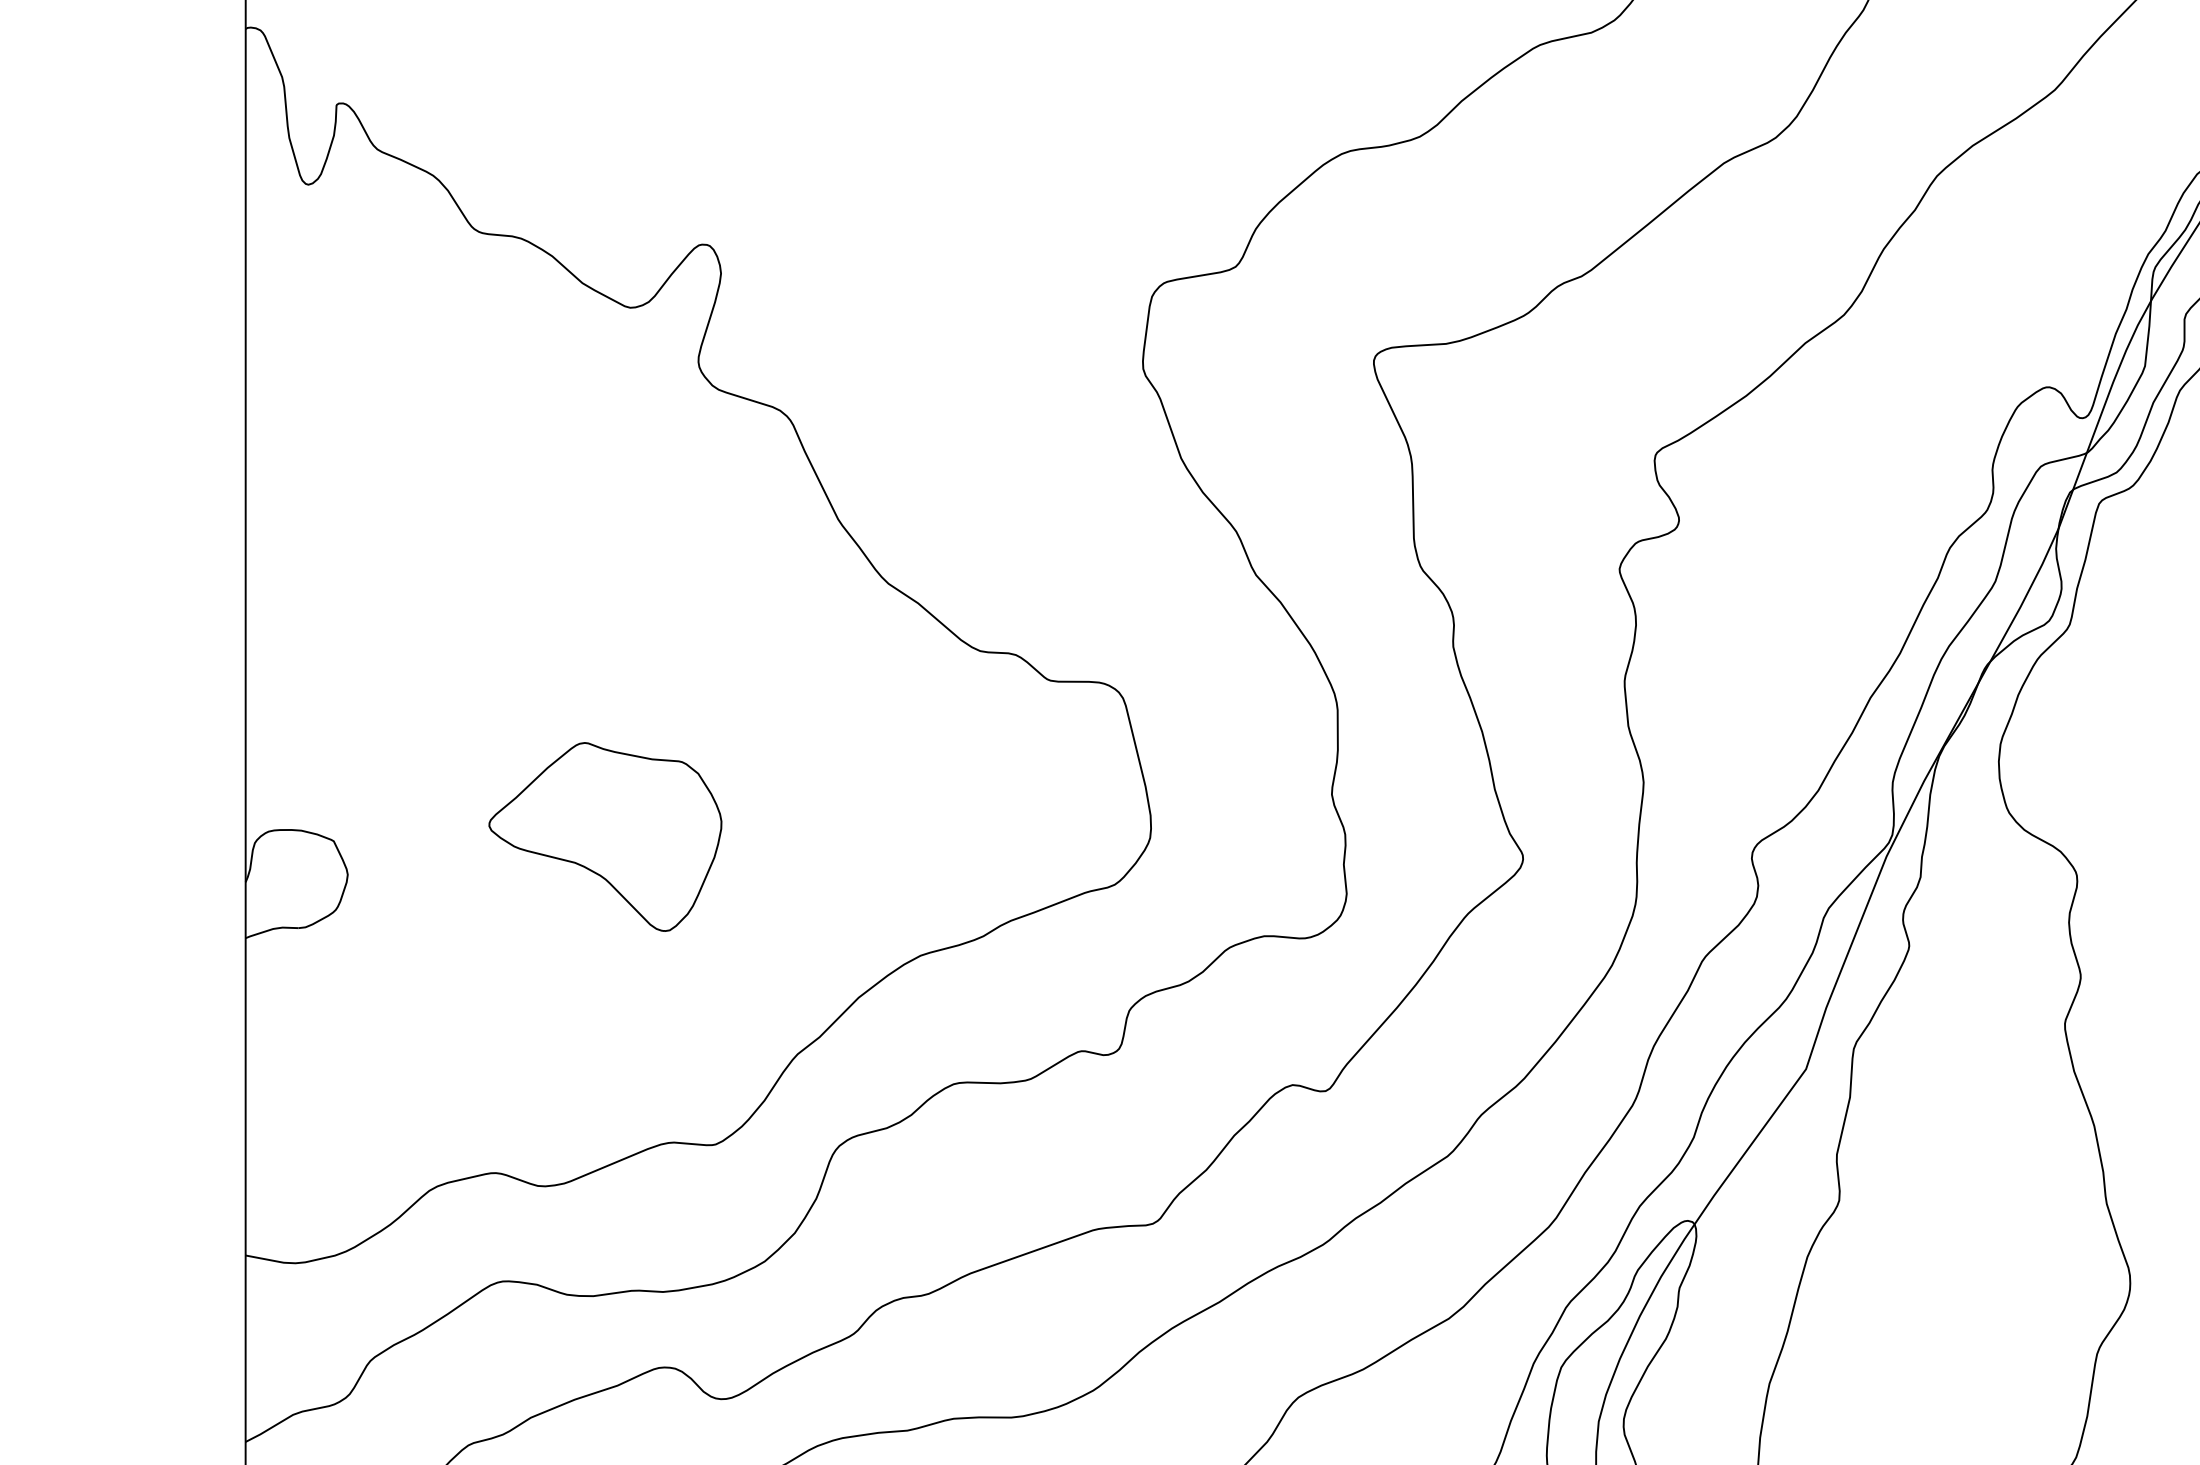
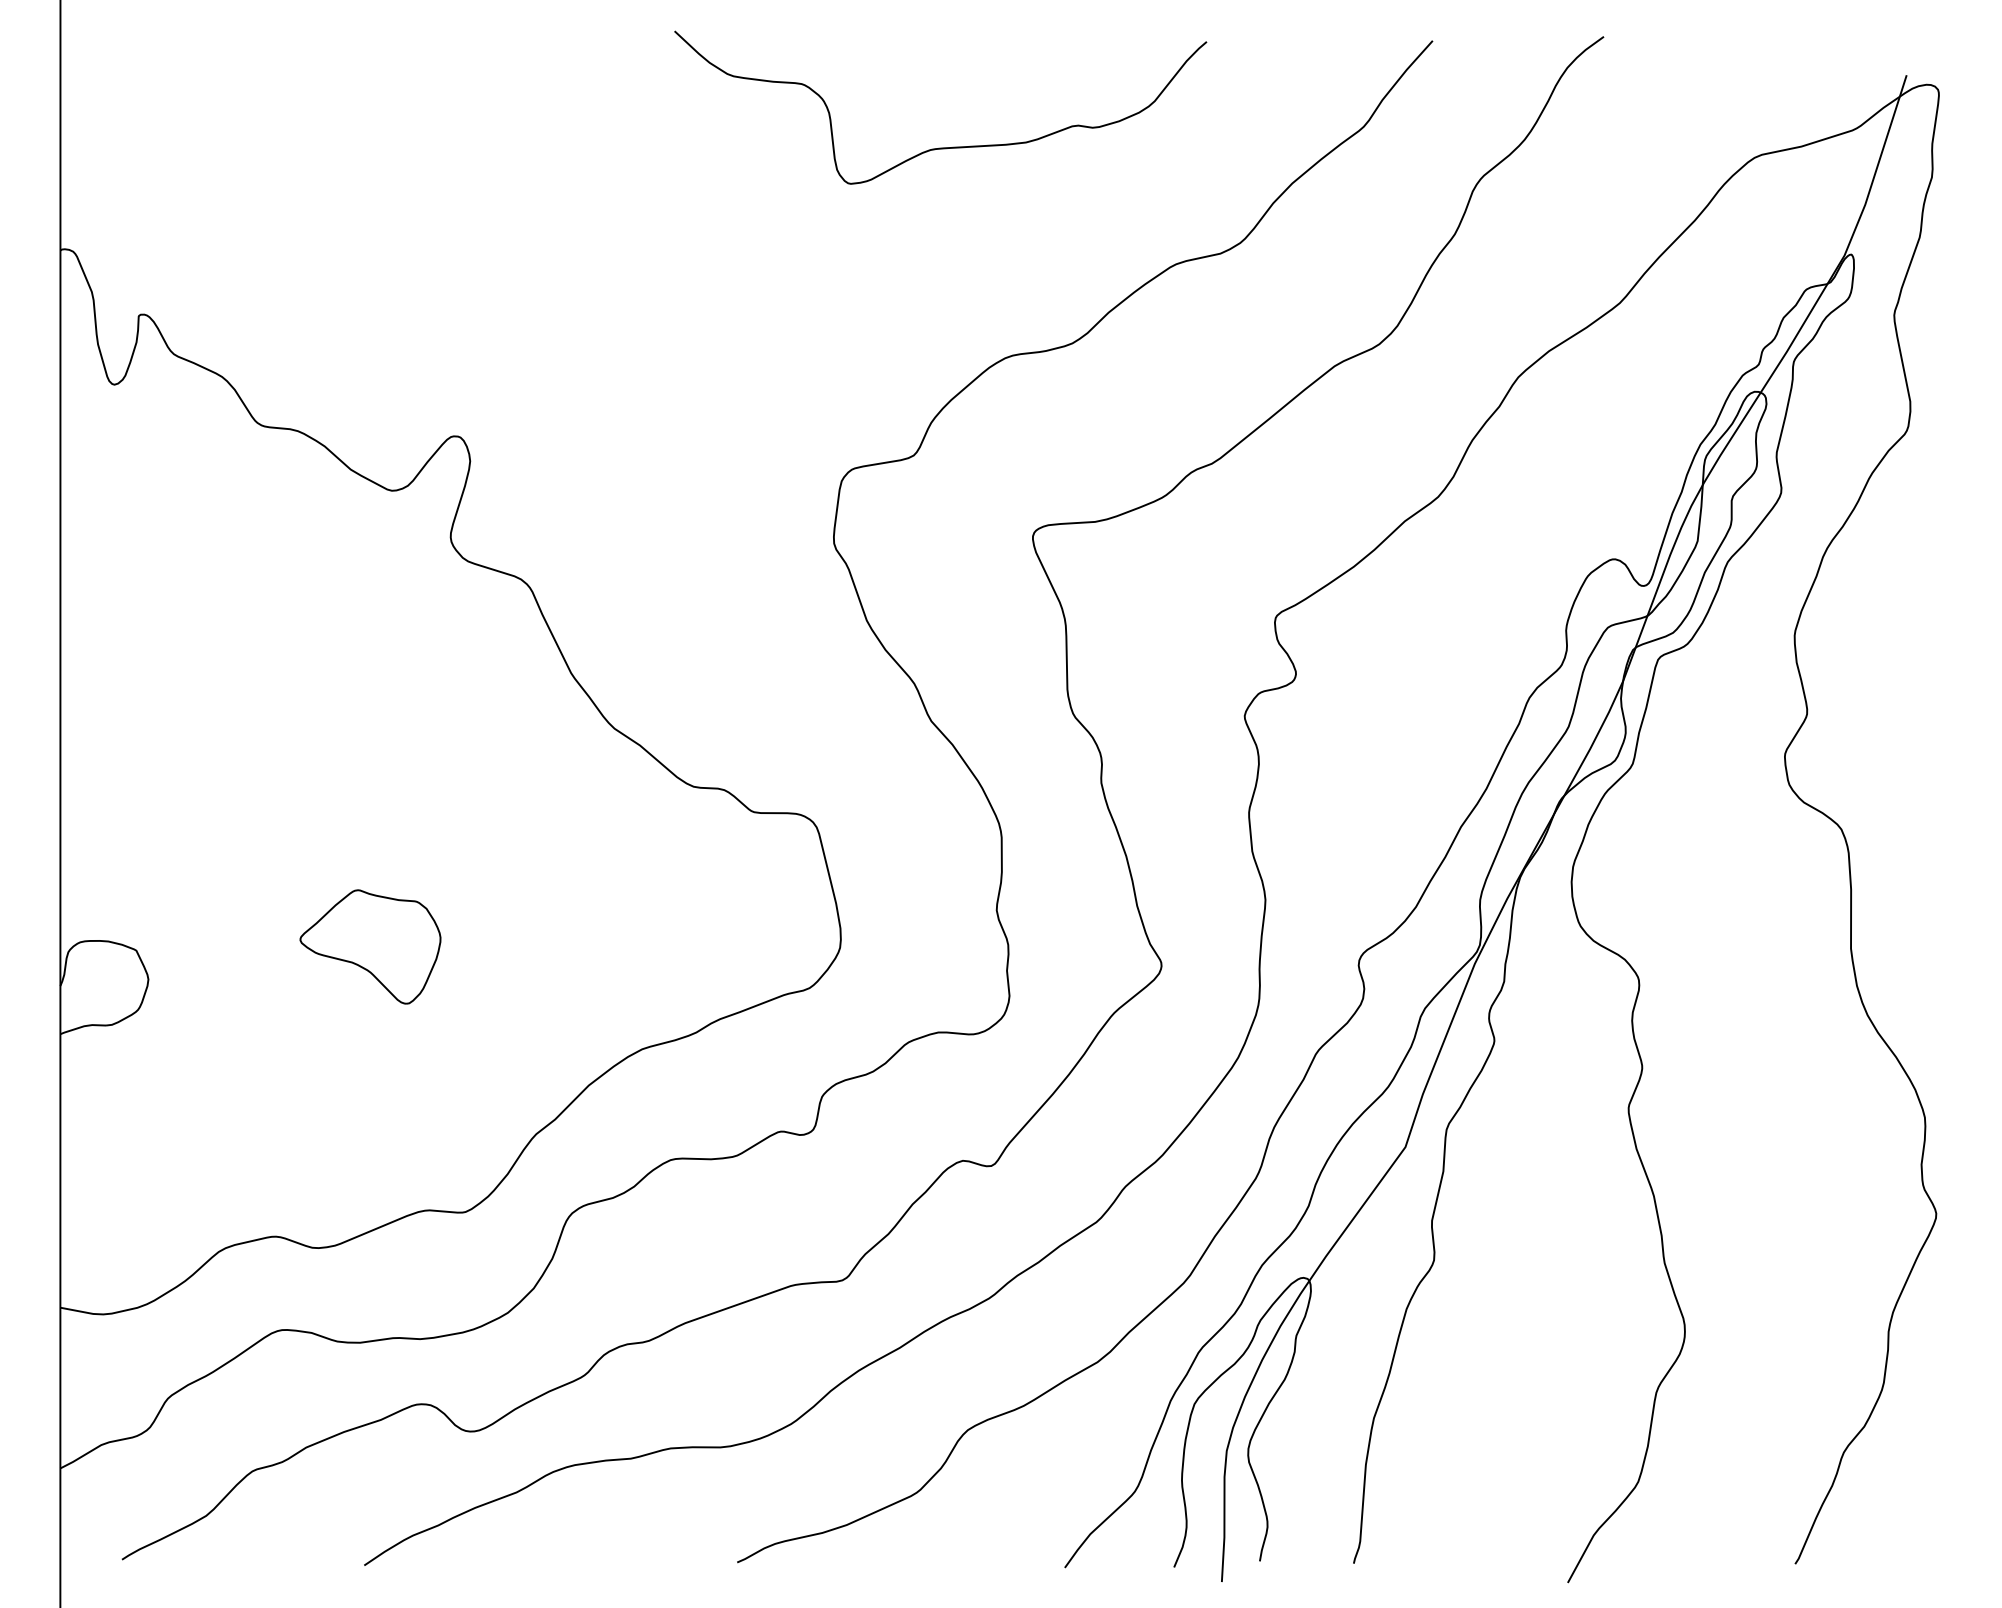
part: (605, 836) -> (370, 946), size x0.7

